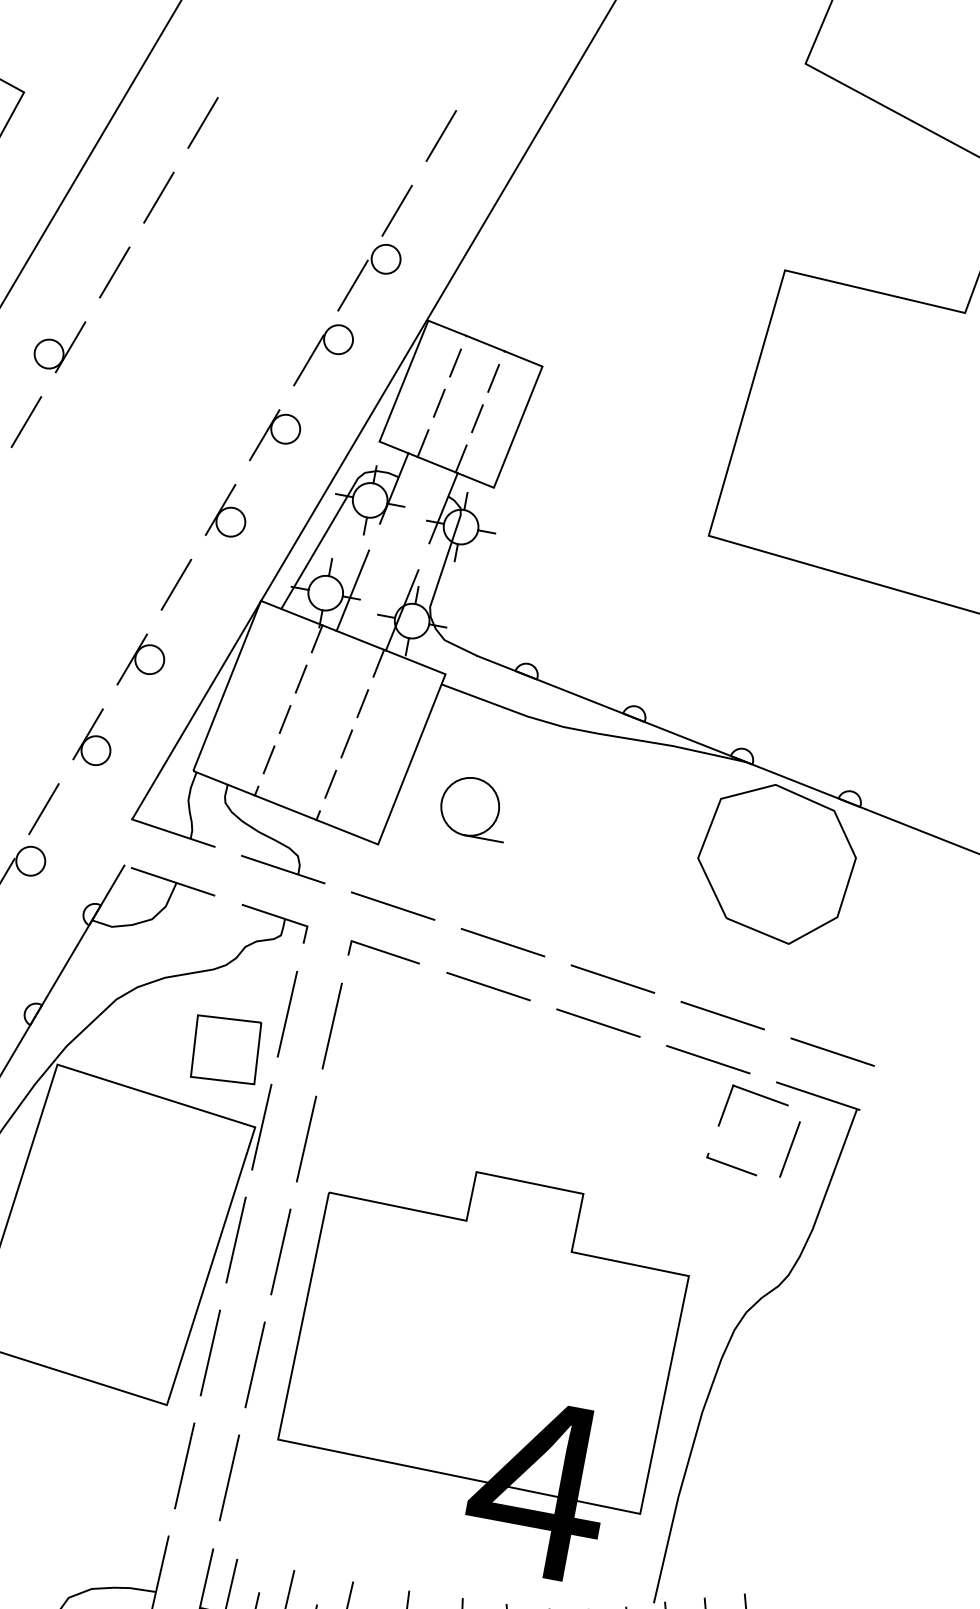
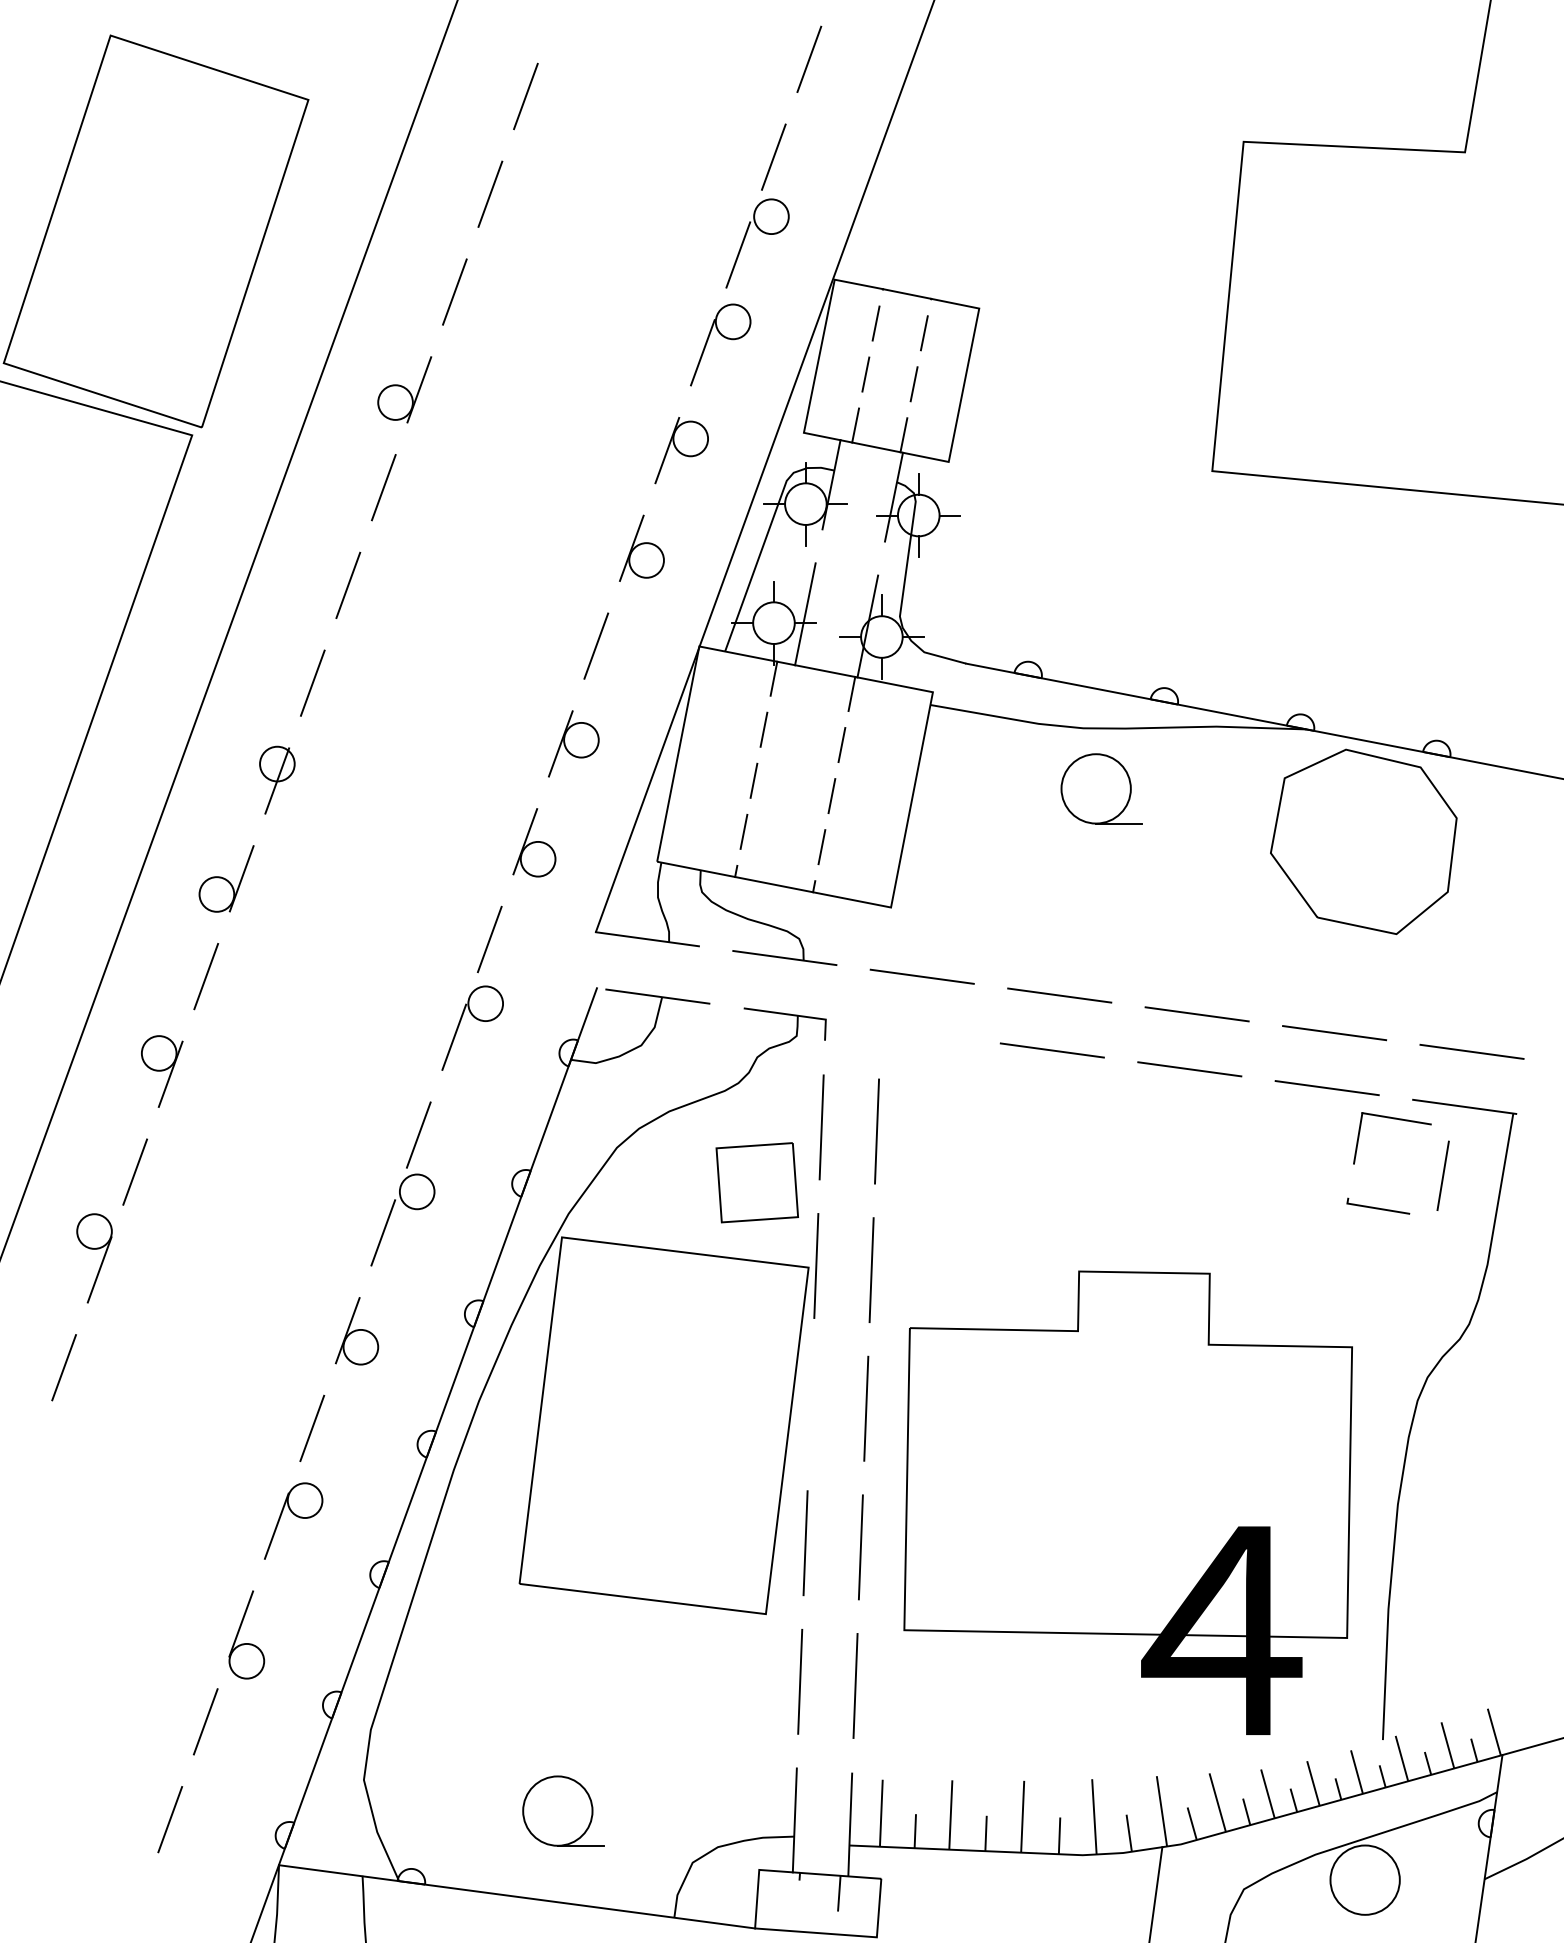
part: (474, 807) -> (1101, 788), moved
line: (384, 952) -> (922, 1033), removed
line: (235, 1239) -> (810, 1404), removed

